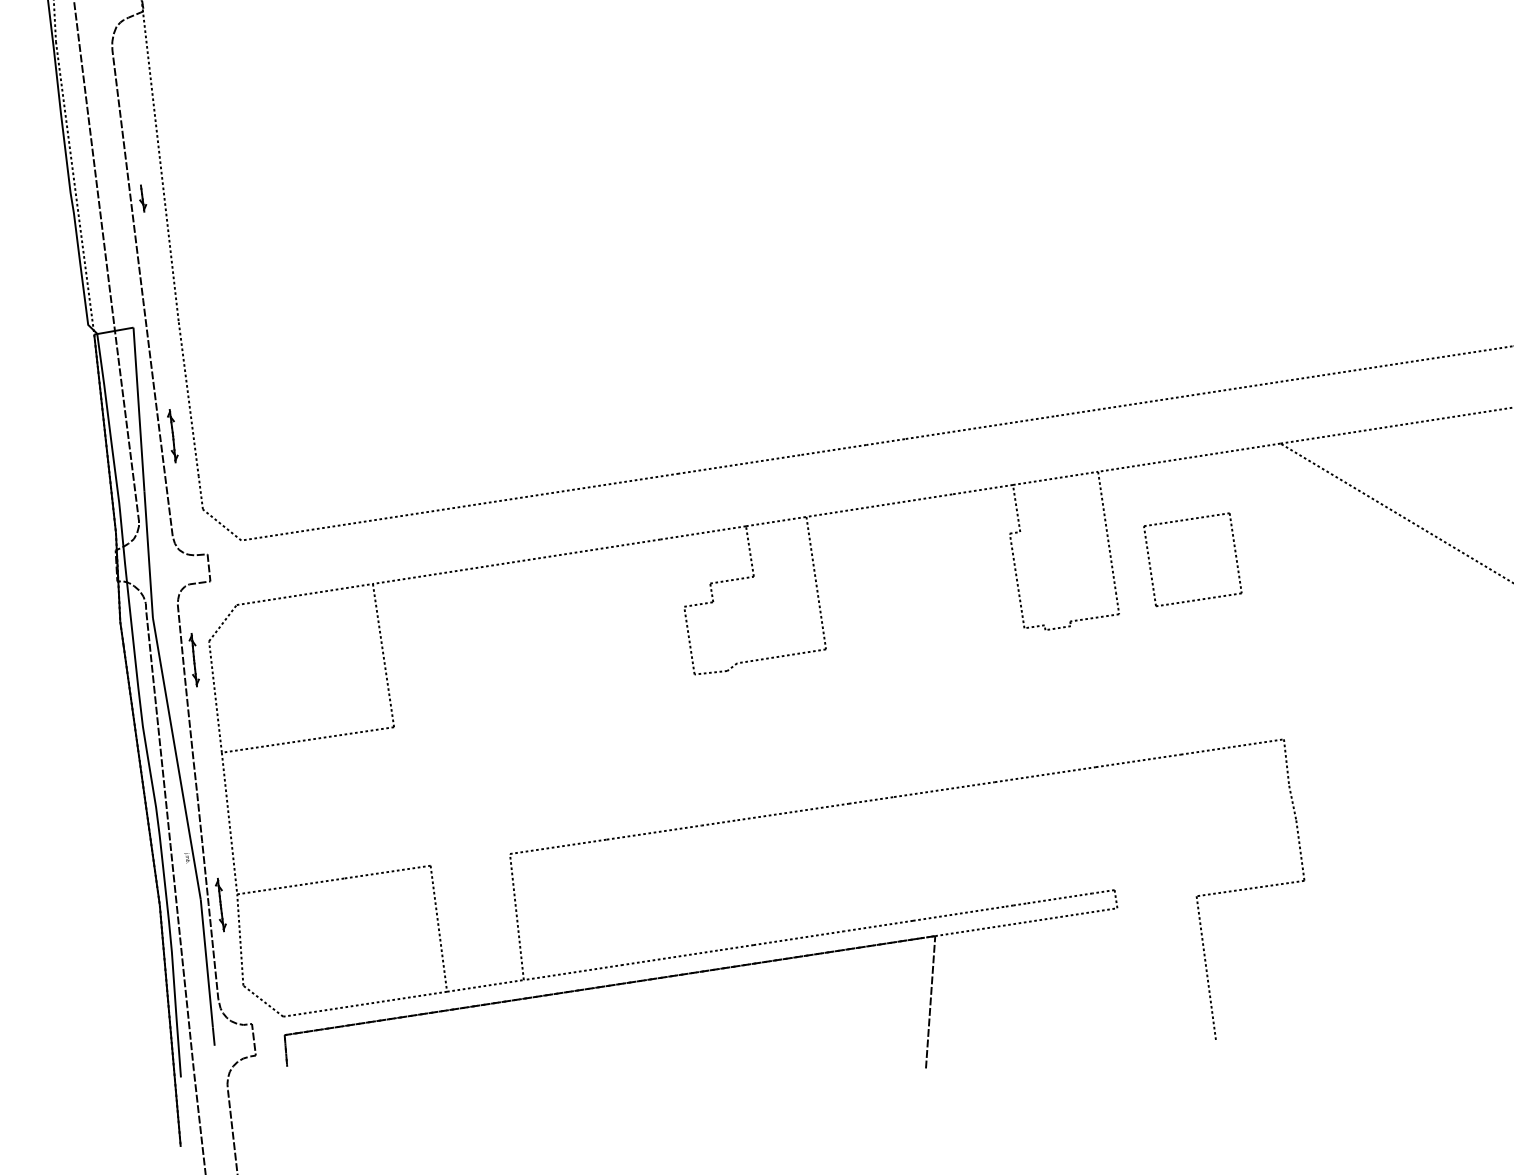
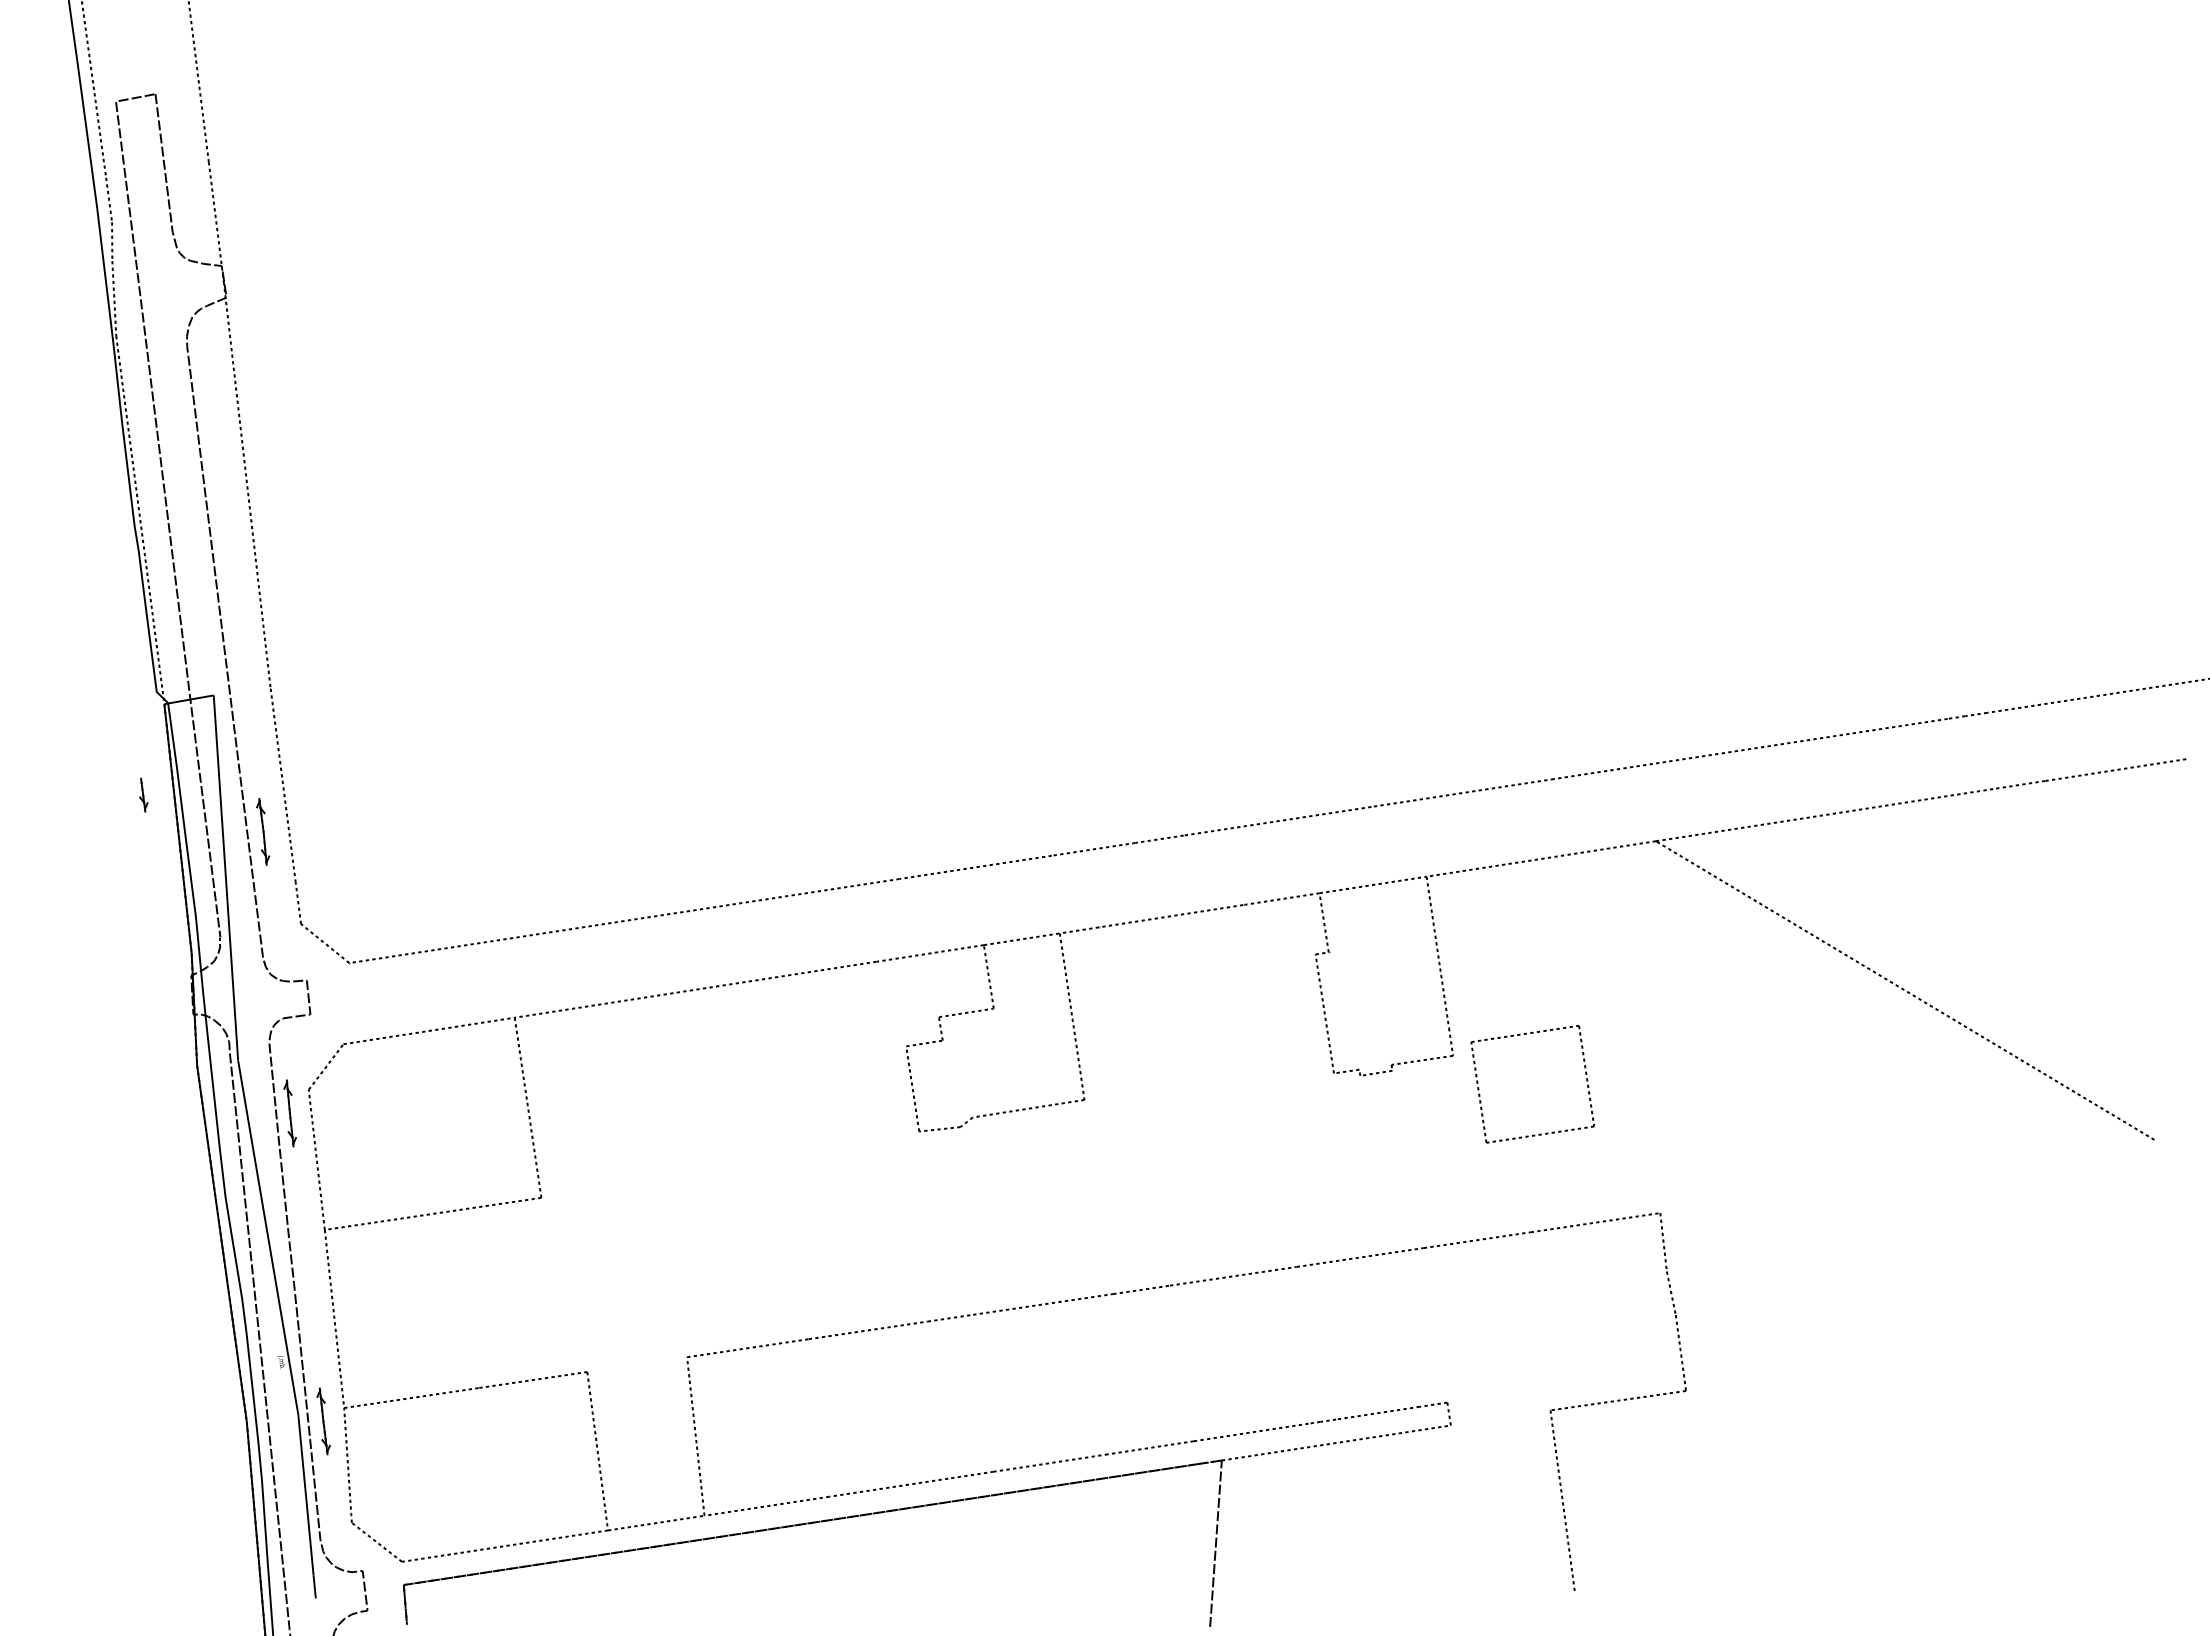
part: (142, 198) -> (143, 794), moved
part: (1198, 598) -> (1539, 1133), moved

